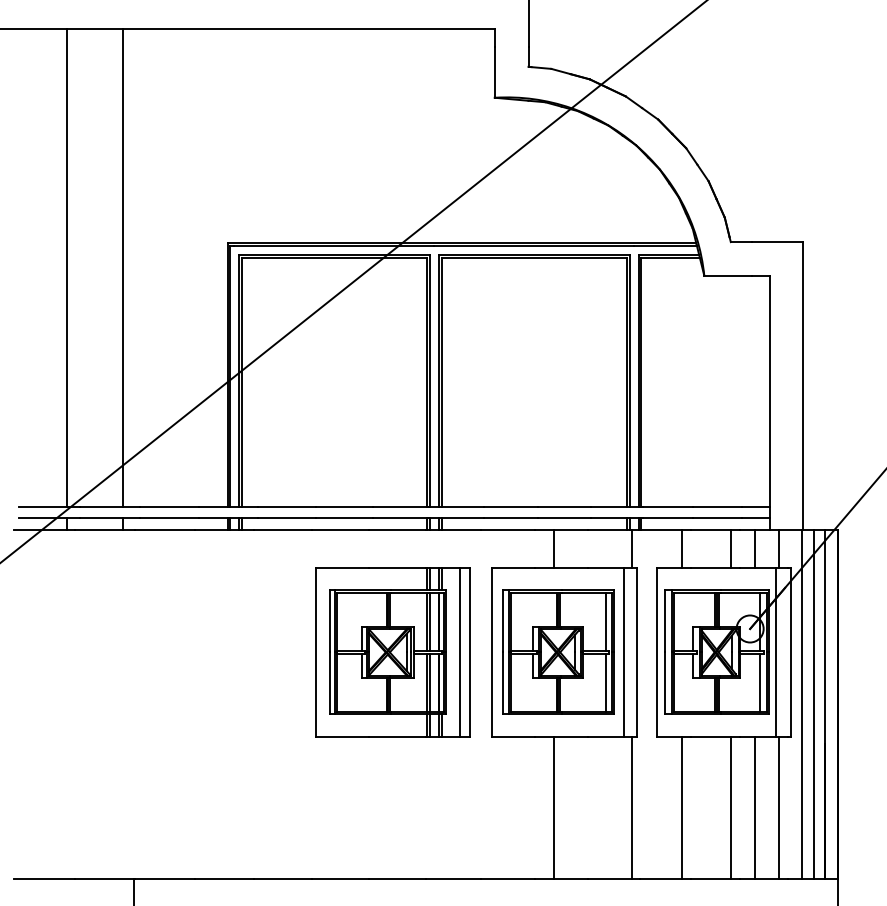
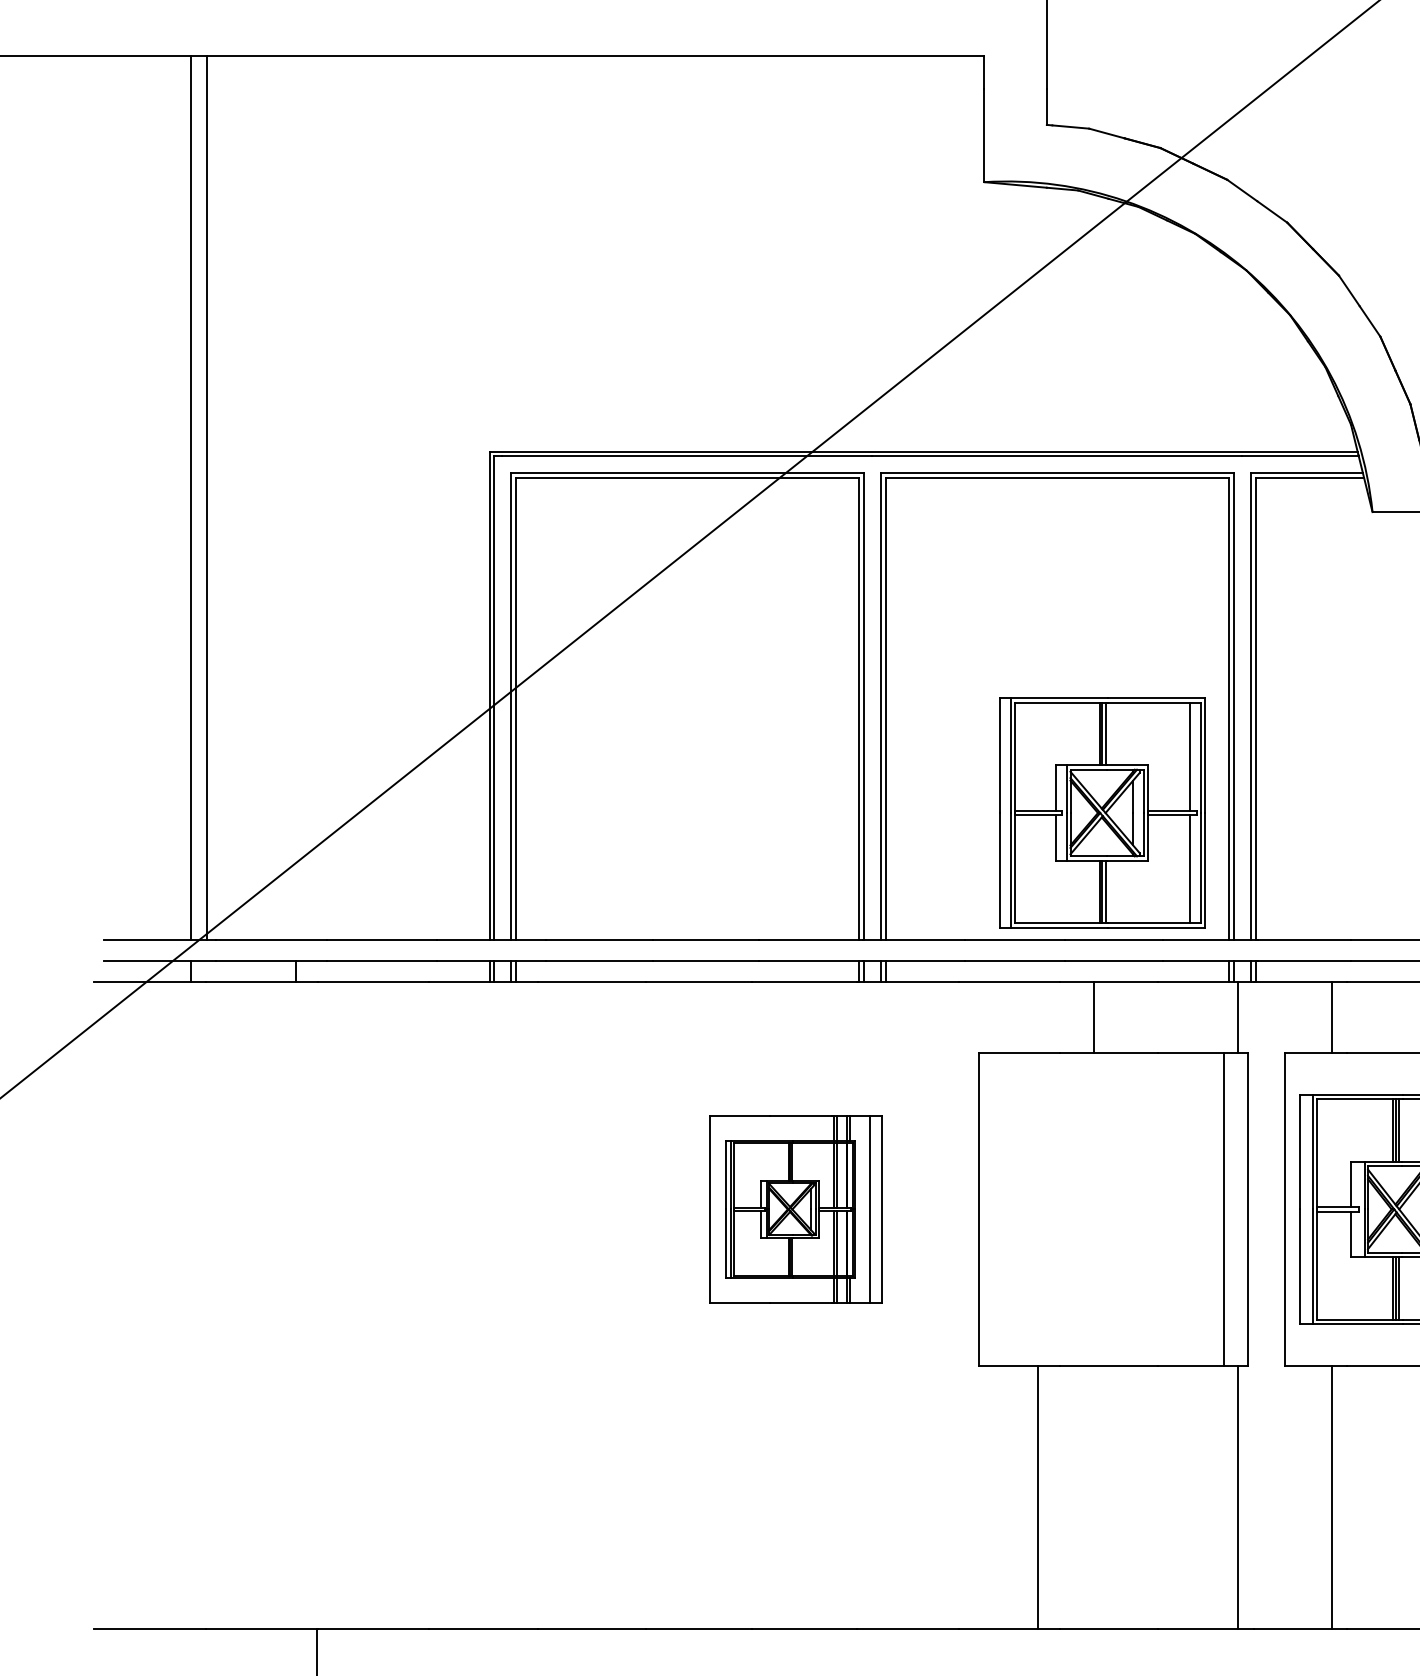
line: (122, 268) -> (206, 498), moved
part: (558, 651) -> (1102, 811), moved
part: (392, 652) -> (794, 1209), size x0.6
line: (553, 807) -> (1037, 1496), moved

